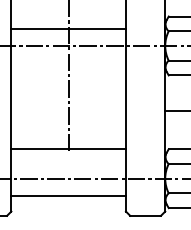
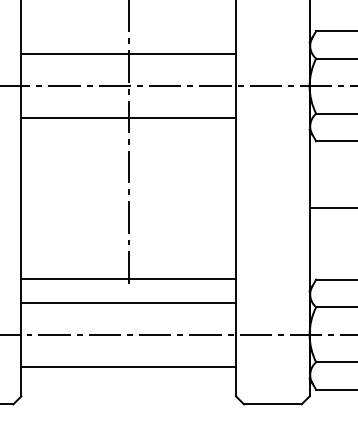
line: (68, 62) -> (128, 117), added
line: (68, 161) -> (128, 302), added

